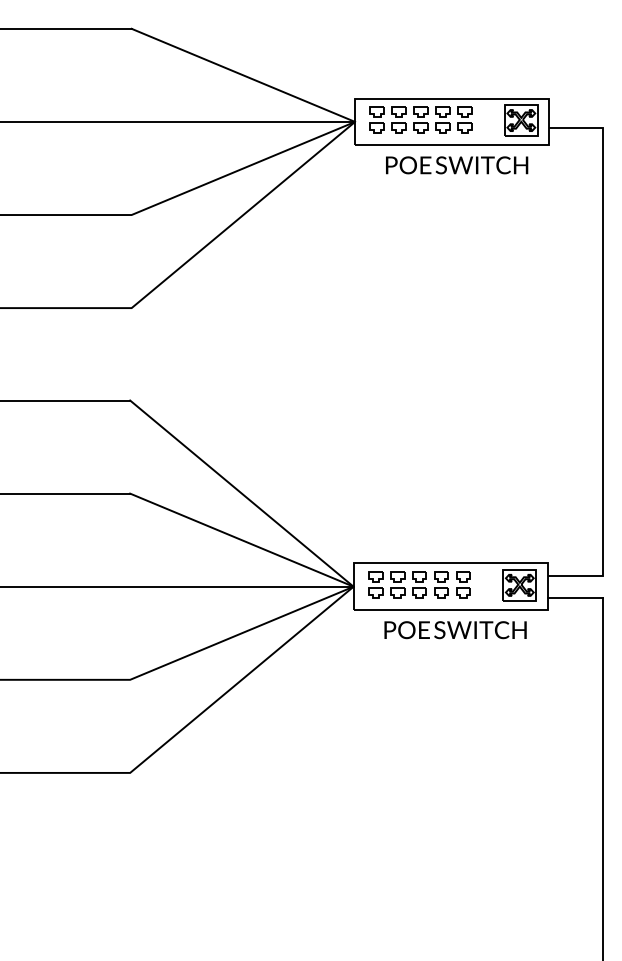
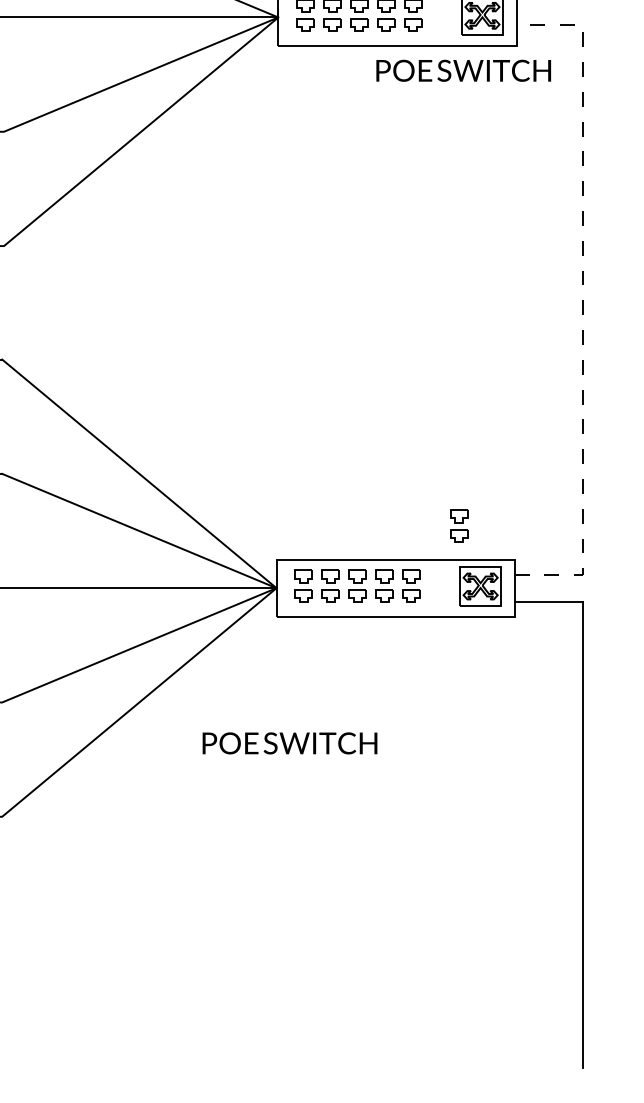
text: (457, 165) -> (464, 70), moved
line: (603, 352) -> (583, 300), solid -> dashed
part: (502, 535) -> (459, 525), added
text: (455, 630) -> (289, 743), moved

